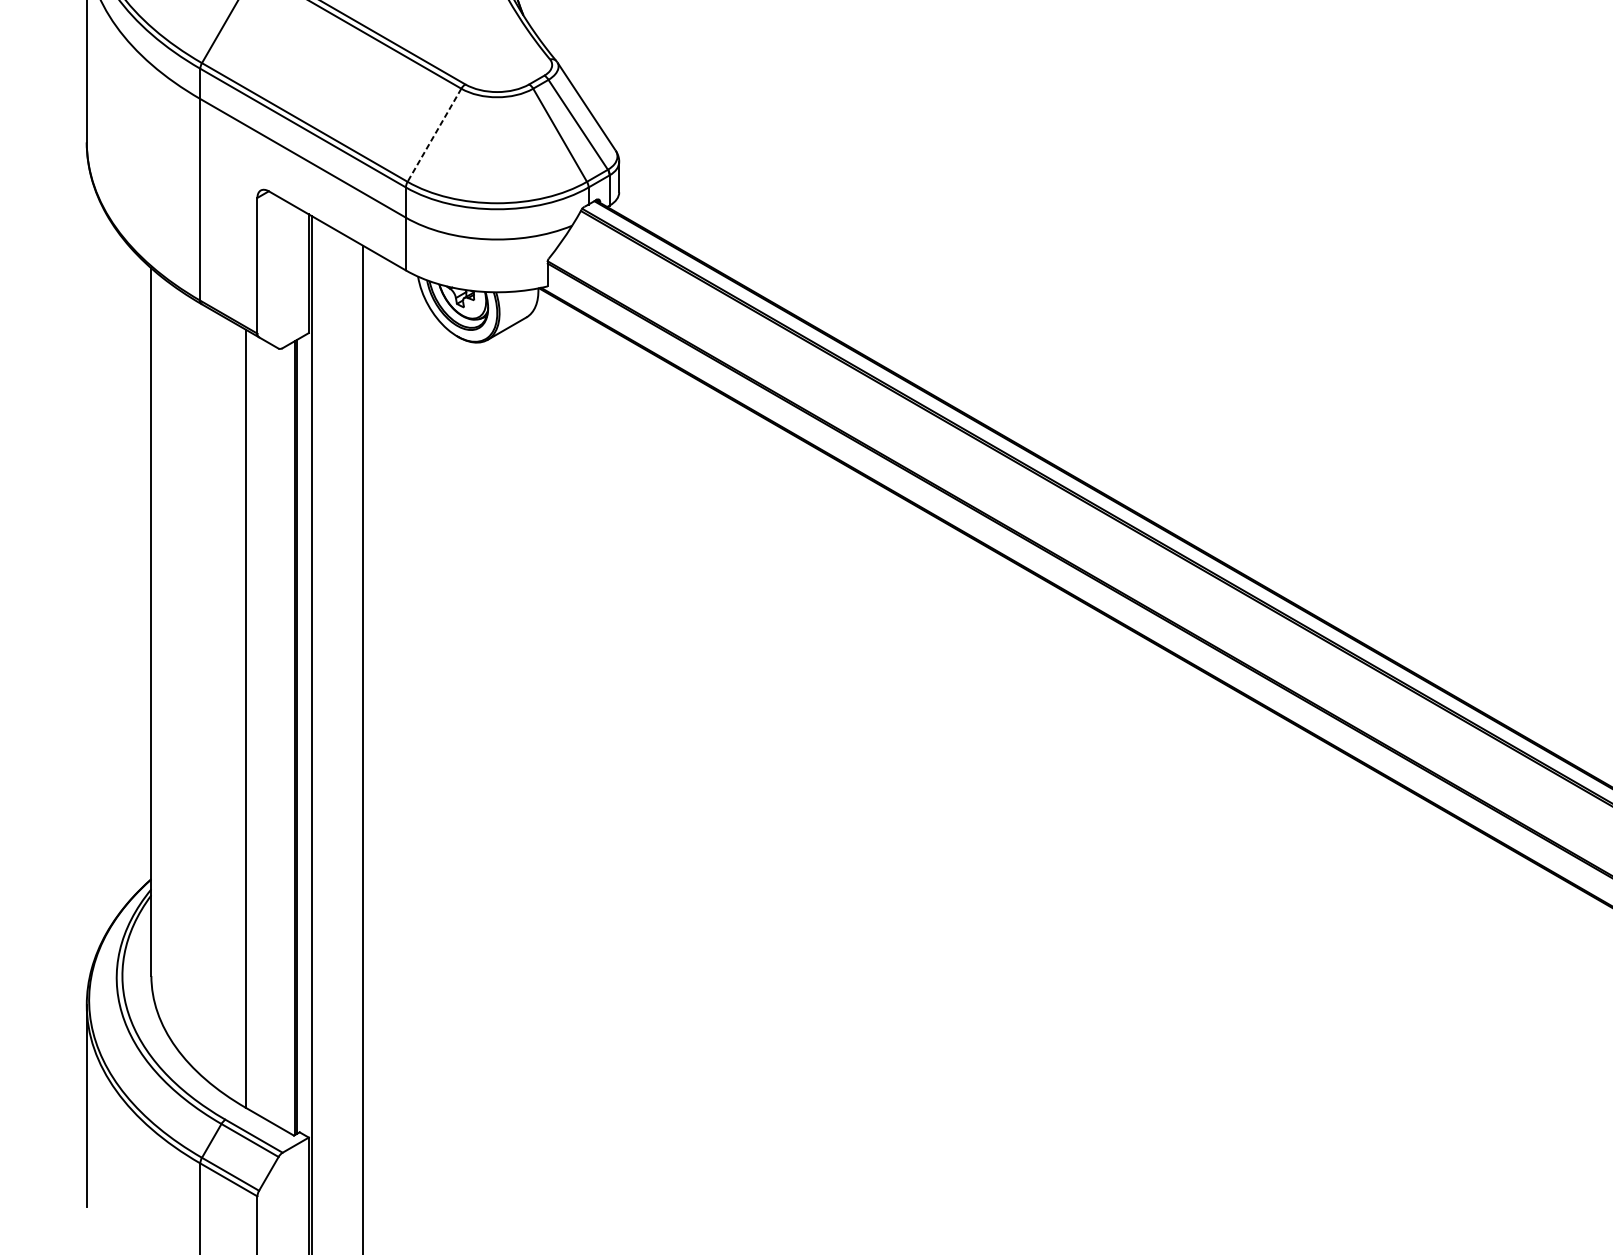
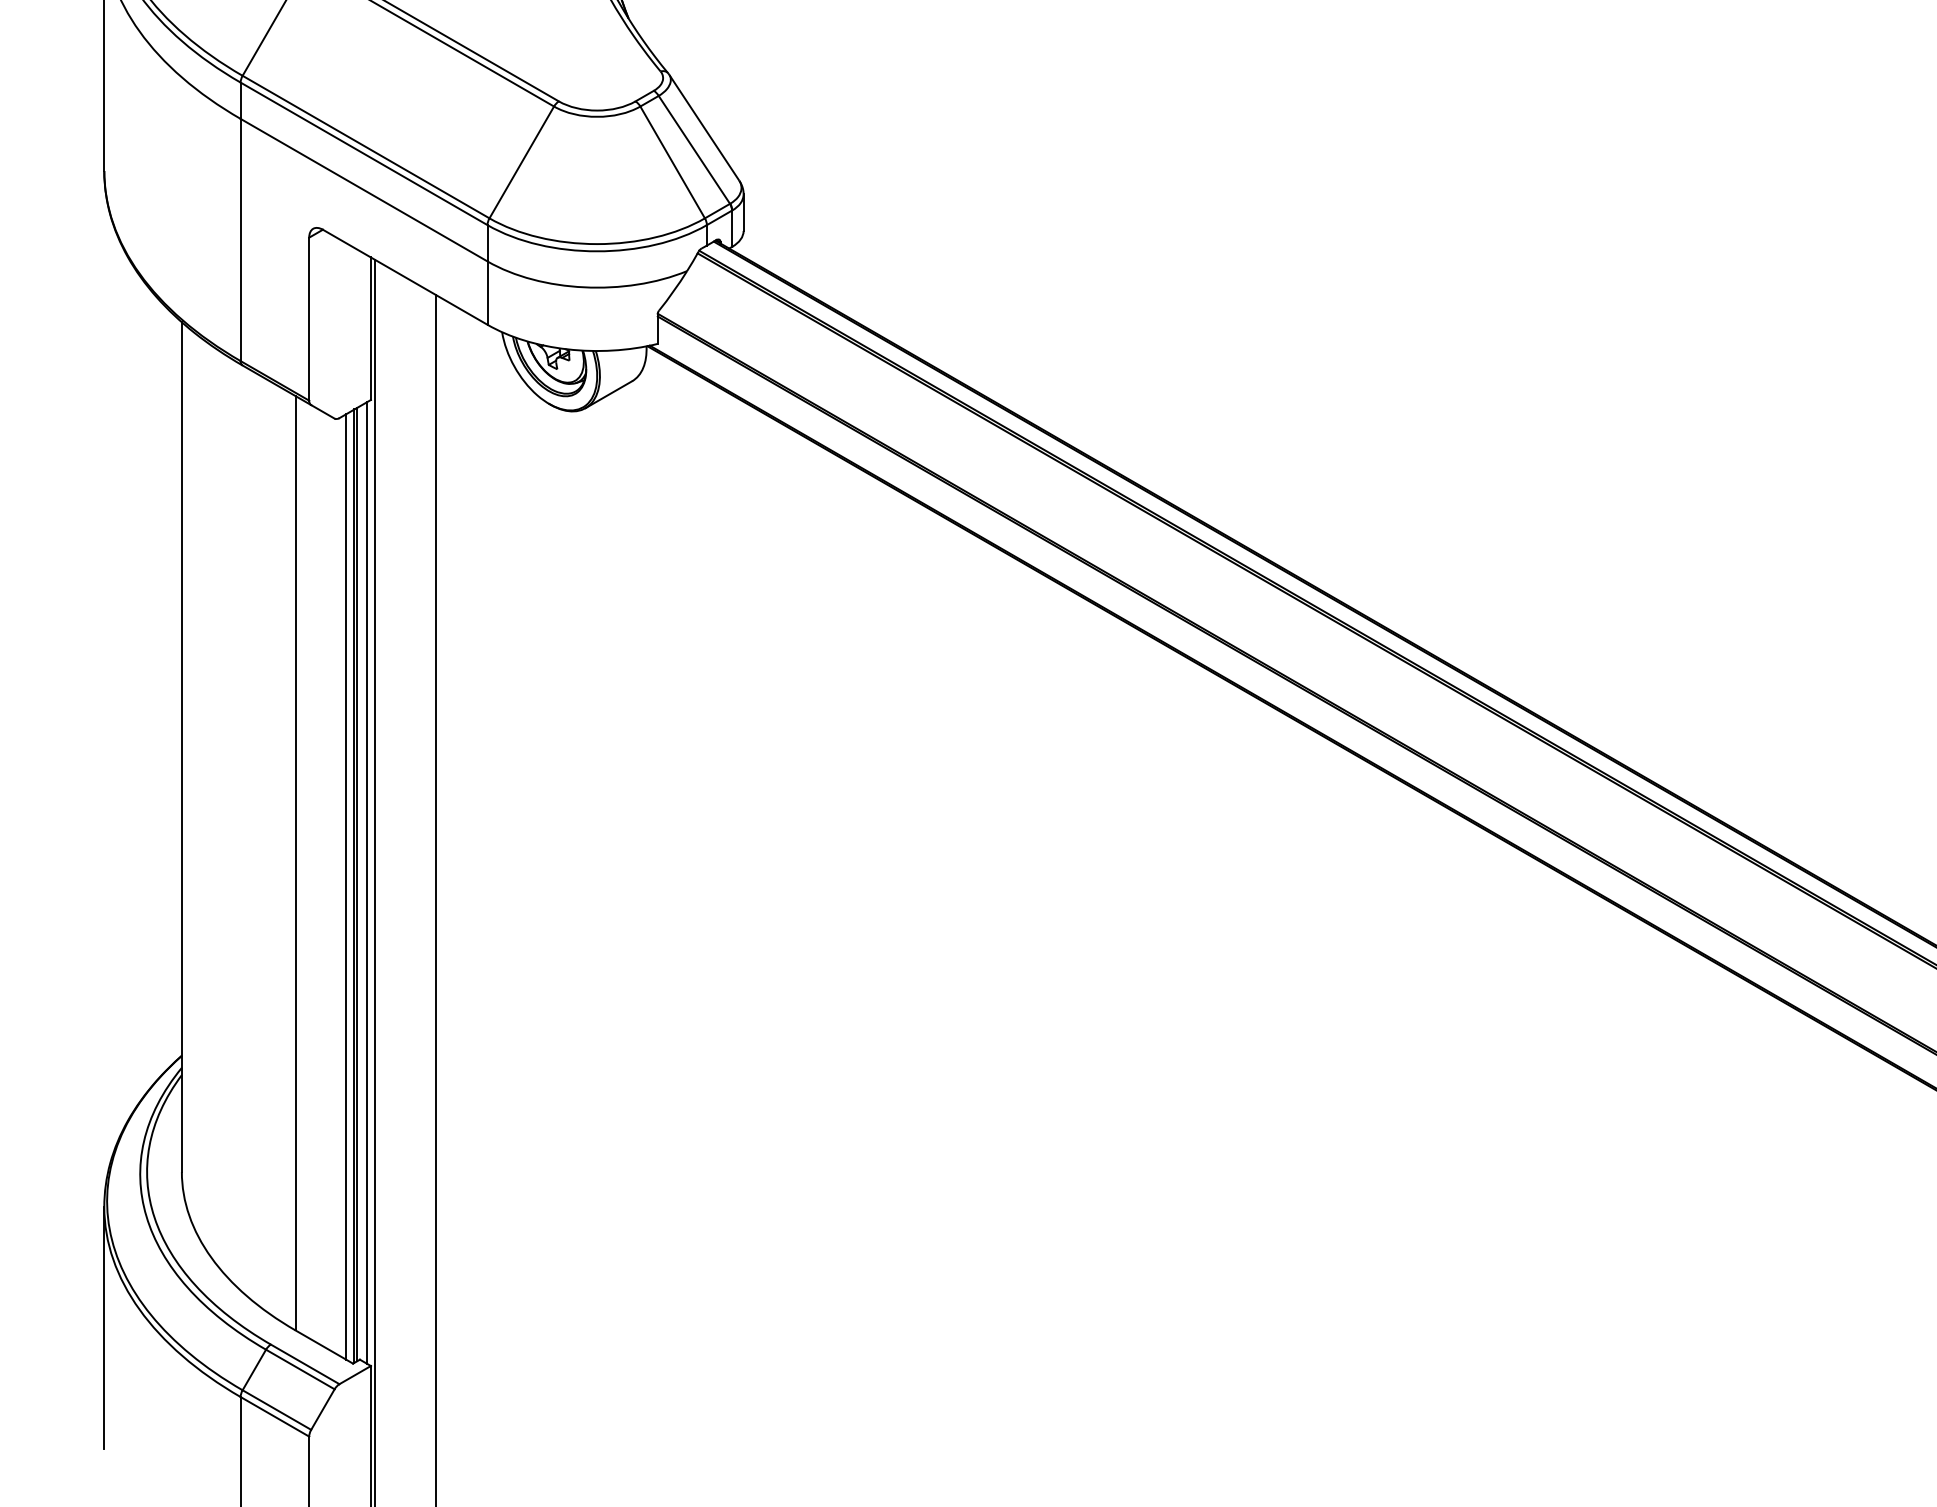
line: (434, 135) -> (521, 162), dashed -> solid
line: (305, 734) -> (366, 882), added
line: (288, 738) -> (346, 886), added

